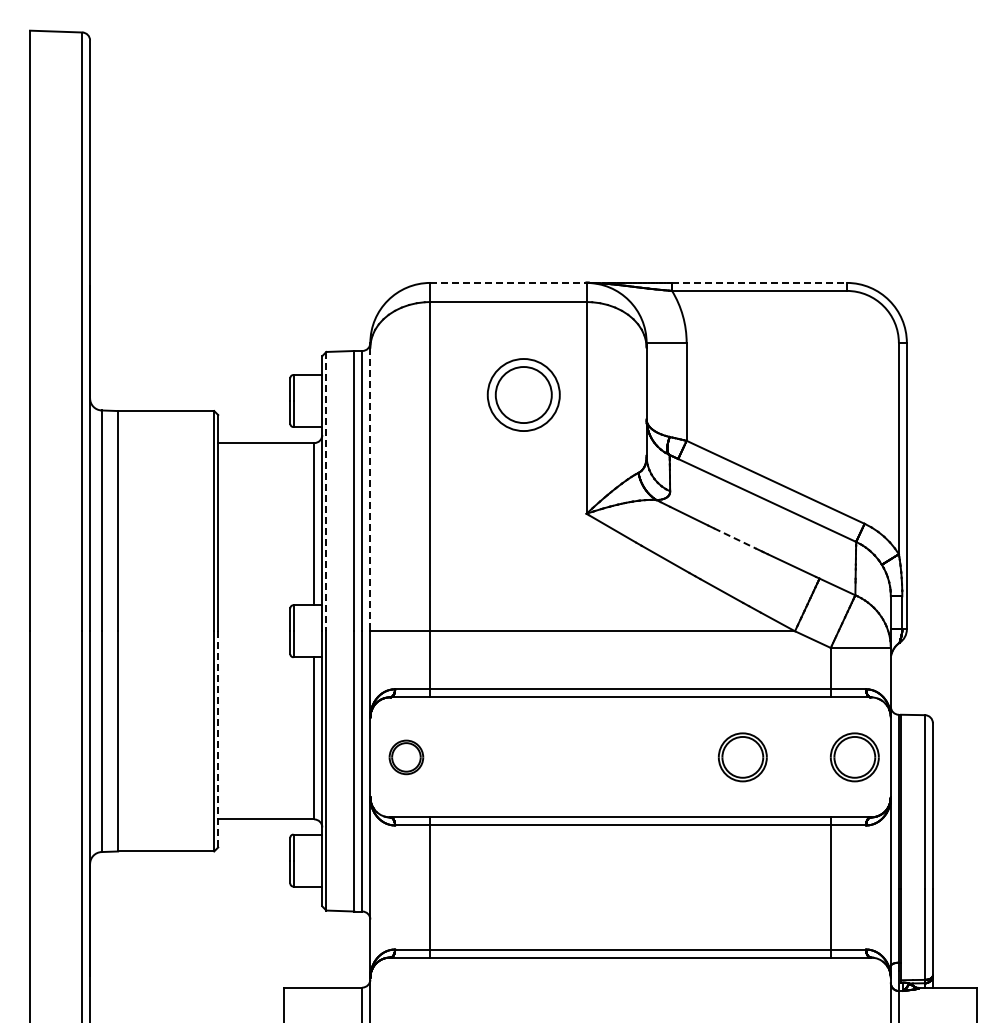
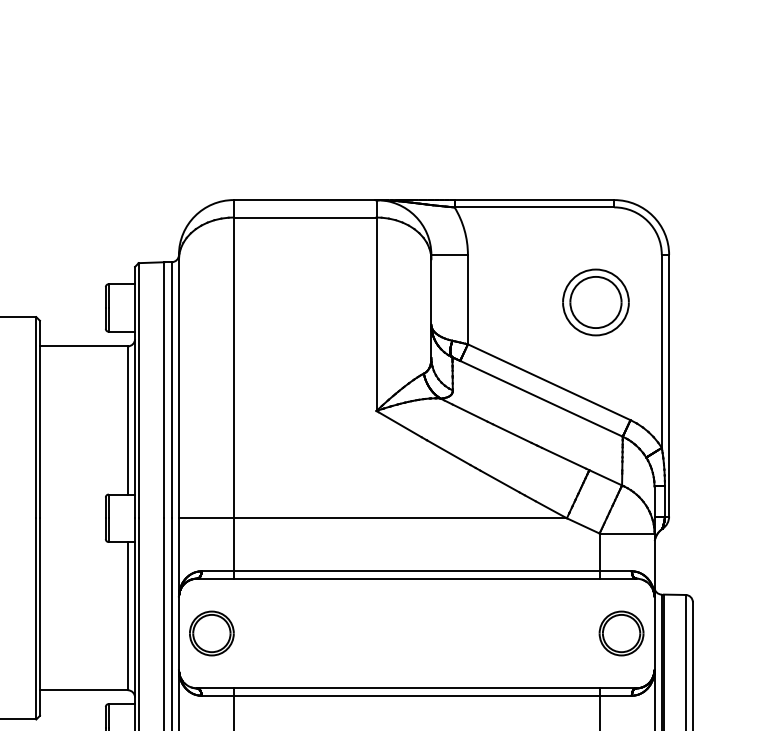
line: (509, 282) -> (306, 199), dashed -> solid
line: (759, 282) -> (534, 199), dashed -> solid
part: (523, 394) -> (595, 302), moved
line: (370, 489) -> (179, 388), dashed -> solid
line: (326, 491) -> (138, 390), dashed -> solid
line: (735, 538) -> (512, 433), dashed -> solid
line: (218, 739) -> (40, 617), dashed -> solid
part: (406, 757) -> (211, 633), size x1.43
part: (742, 757) -> (518, 633), removed

